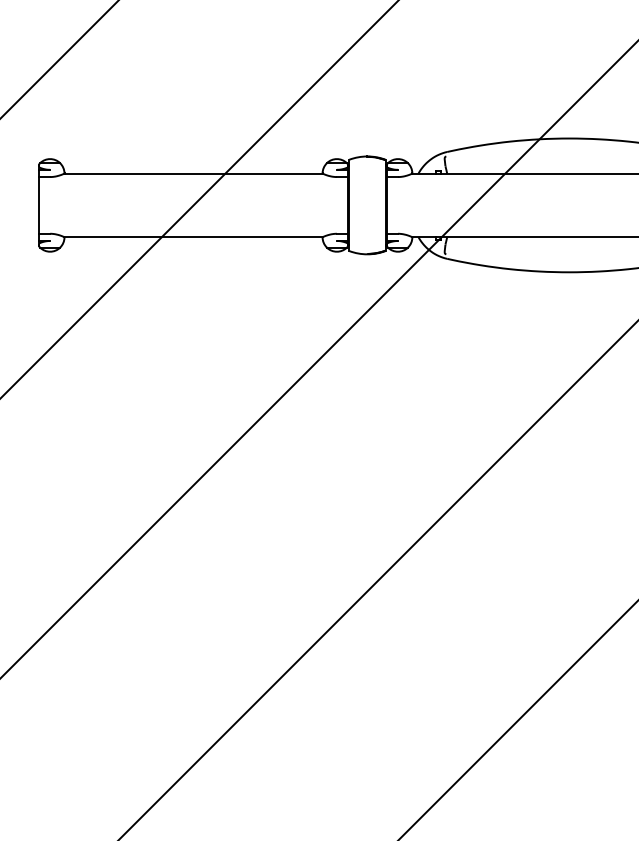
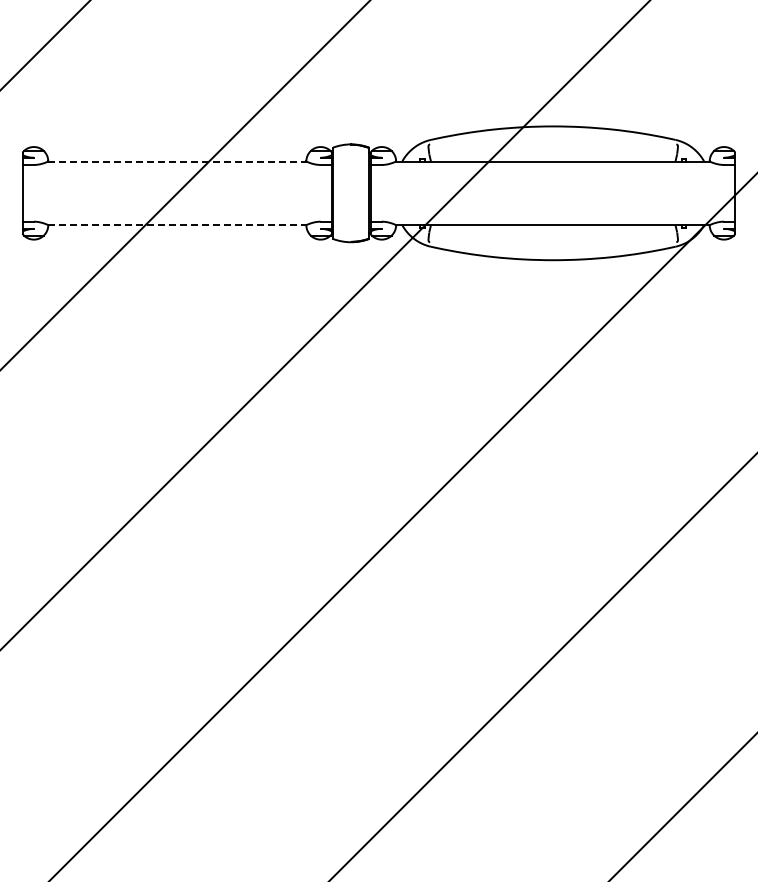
line: (193, 173) -> (177, 161), solid -> dashed
line: (193, 237) -> (177, 225), solid -> dashed

